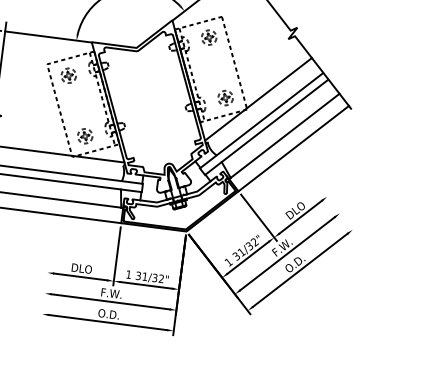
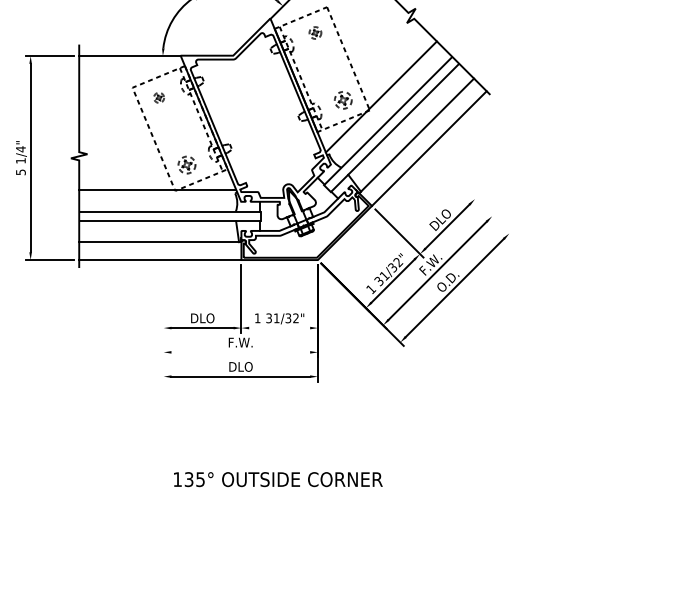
part: (209, 37) -> (315, 32), size x0.7
part: (68, 75) -> (158, 97), size x0.6
line: (146, 285) -> (279, 328), removed
line: (110, 301) -> (240, 352), removed
text: (108, 313) -> (240, 366), O.D. -> DLO

